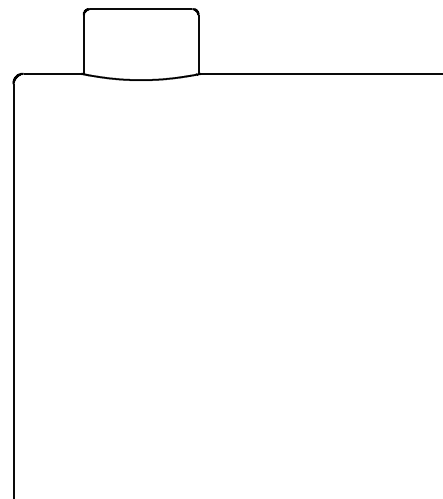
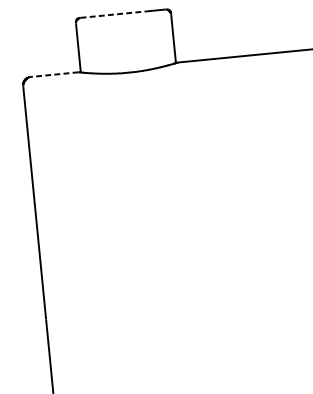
line: (129, 9) -> (113, 14), solid -> dashed
line: (52, 73) -> (54, 74), solid -> dashed

